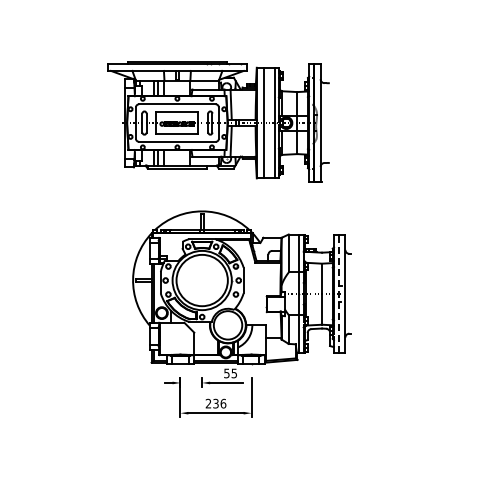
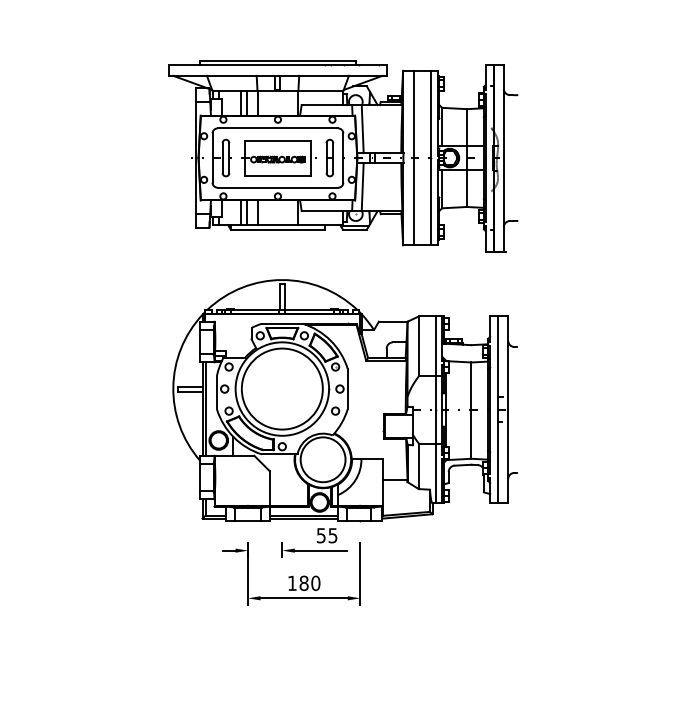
part: (218, 121) -> (342, 155), moved
line: (339, 293) -> (498, 409), dashed -> solid
text: (215, 403) -> (303, 583), 236 -> 180

